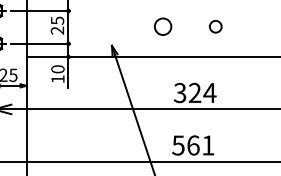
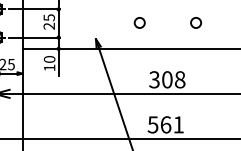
circle: (162, 26) -> (139, 22), size x0.71
circle: (215, 26) -> (195, 22), moved
text: (202, 92) -> (173, 79), 324 -> 308

